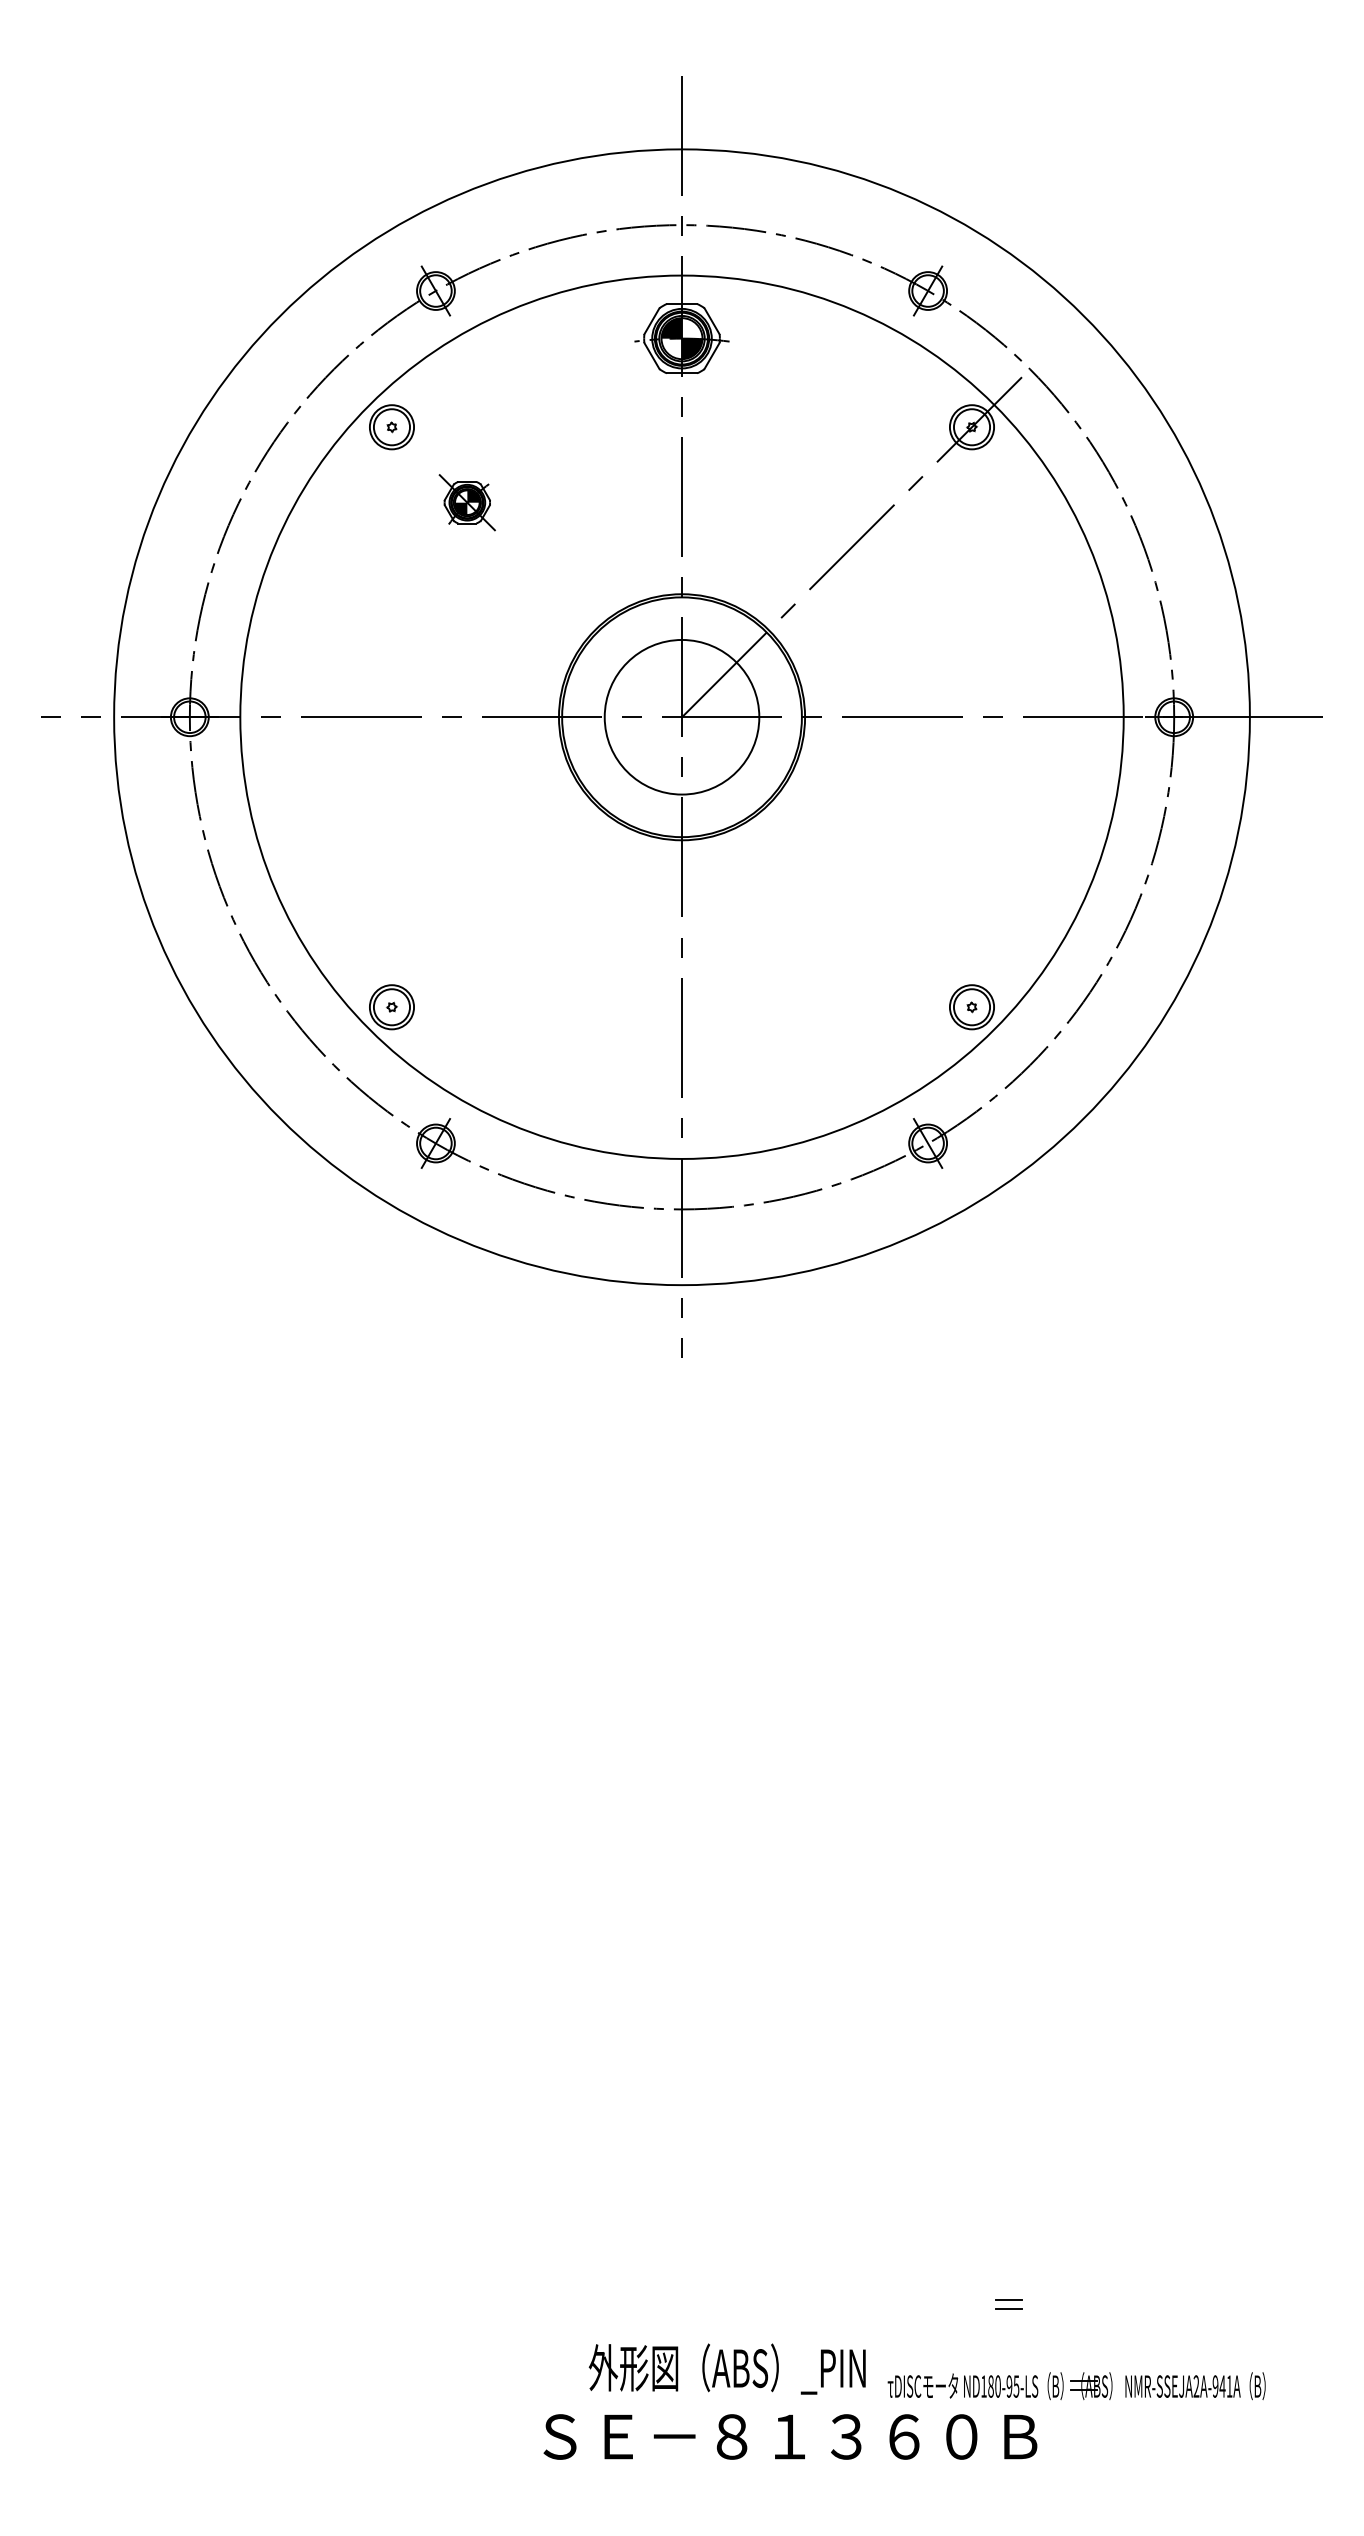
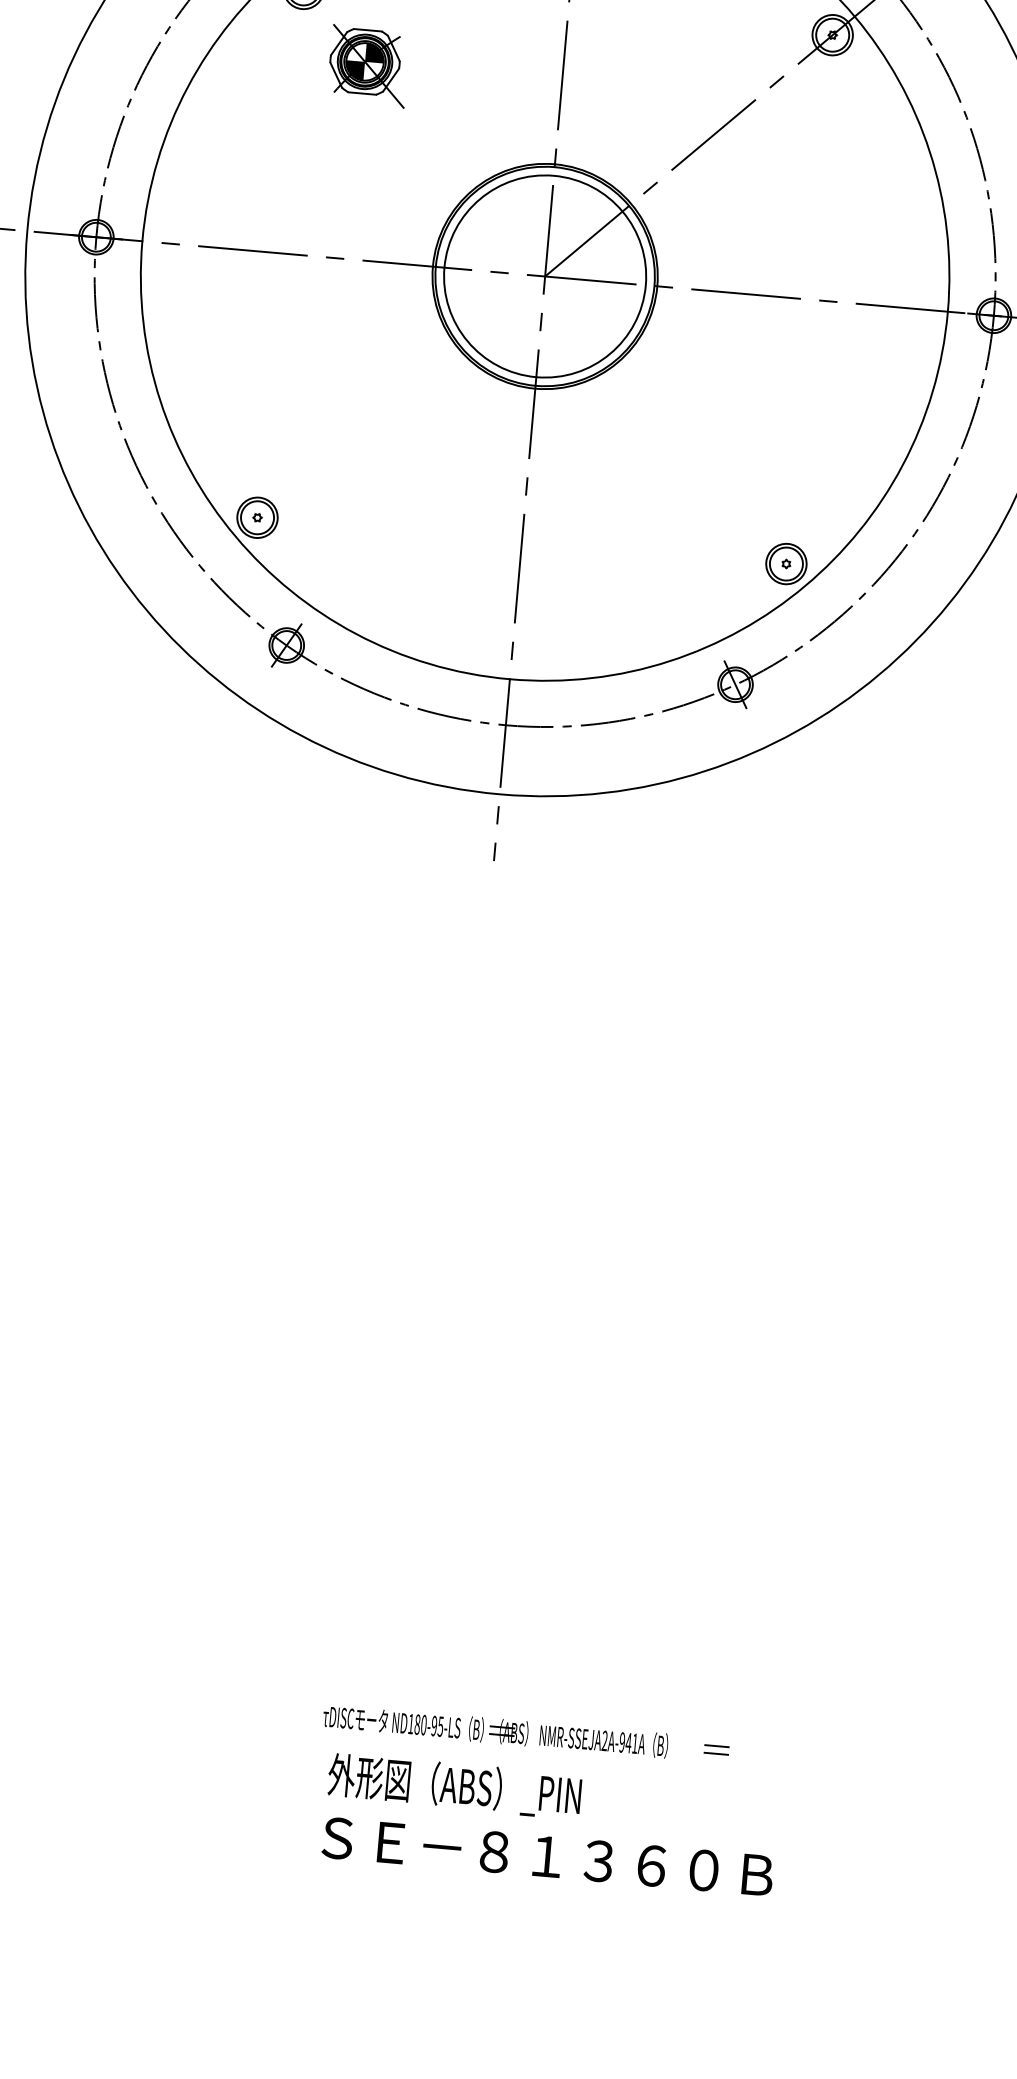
part: (469, 505) -> (368, 66), size x1.67
circle: (681, 716) -> (544, 275), size x1.43
part: (1076, 2386) -> (495, 1731), moved
text: (790, 2436) -> (547, 1856), moved

